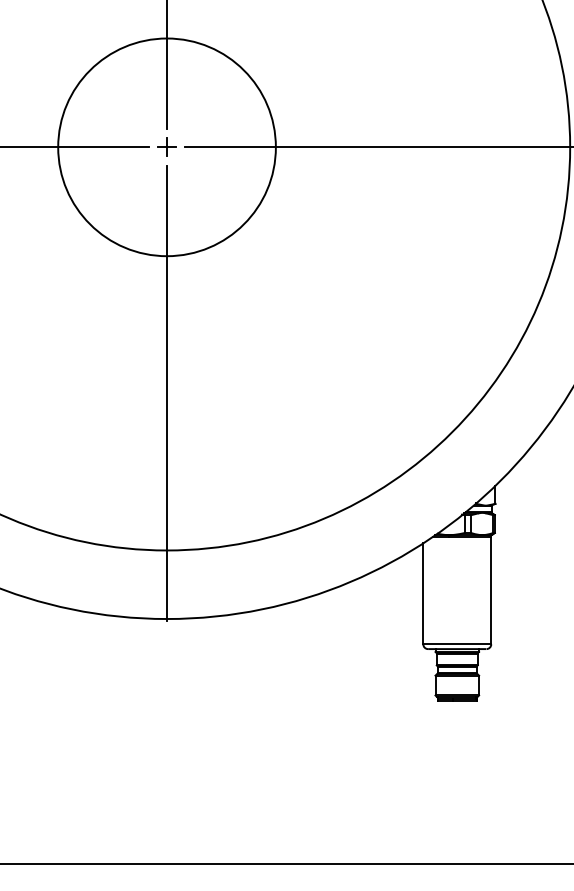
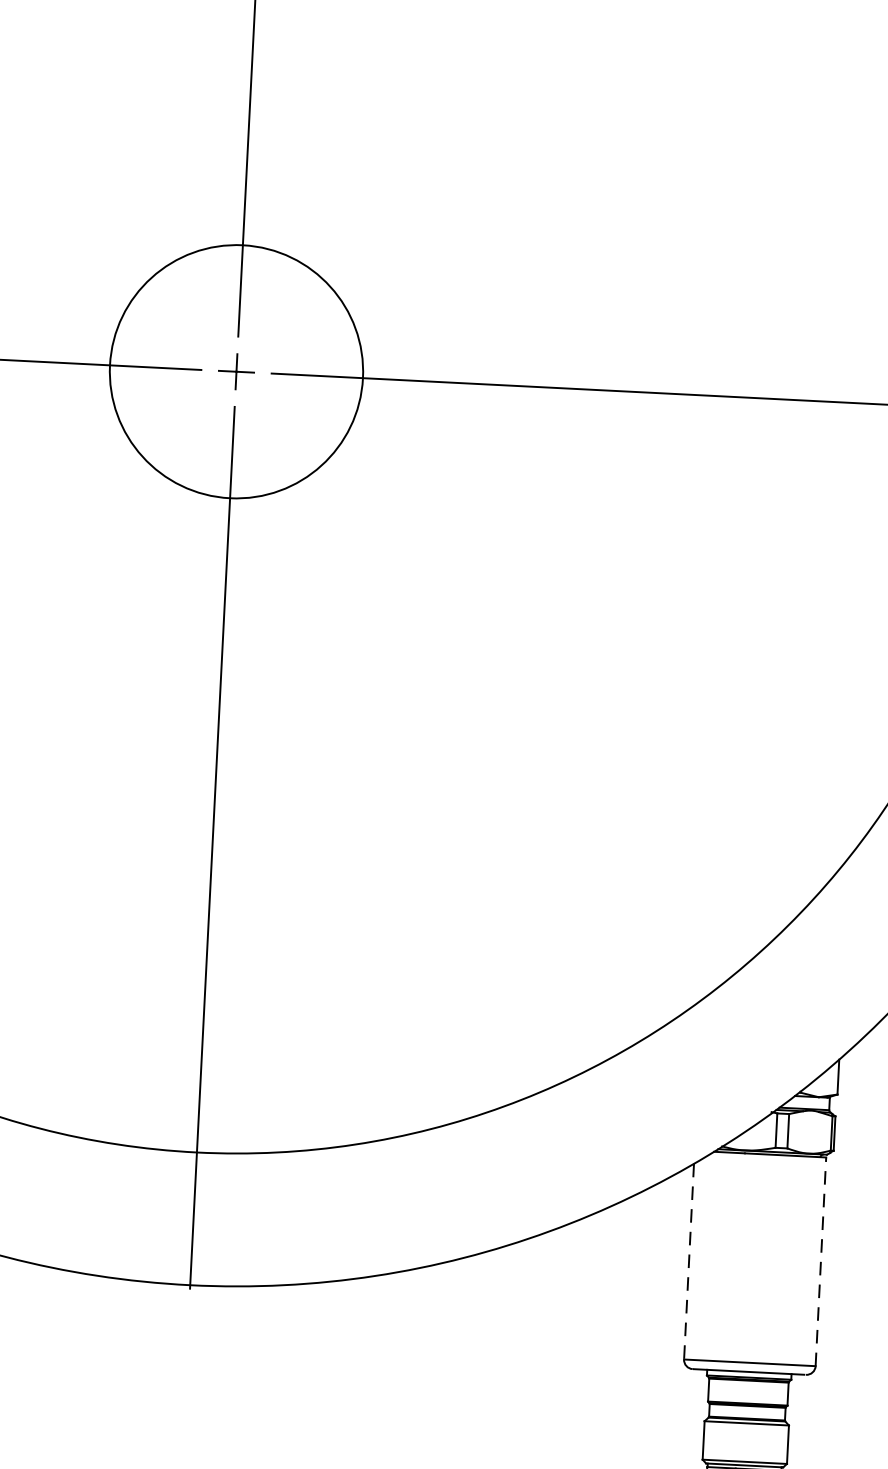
circle: (166, 147) -> (235, 371), size x0.6
line: (491, 590) -> (821, 1261), solid -> dashed
line: (423, 593) -> (689, 1260), solid -> dashed

